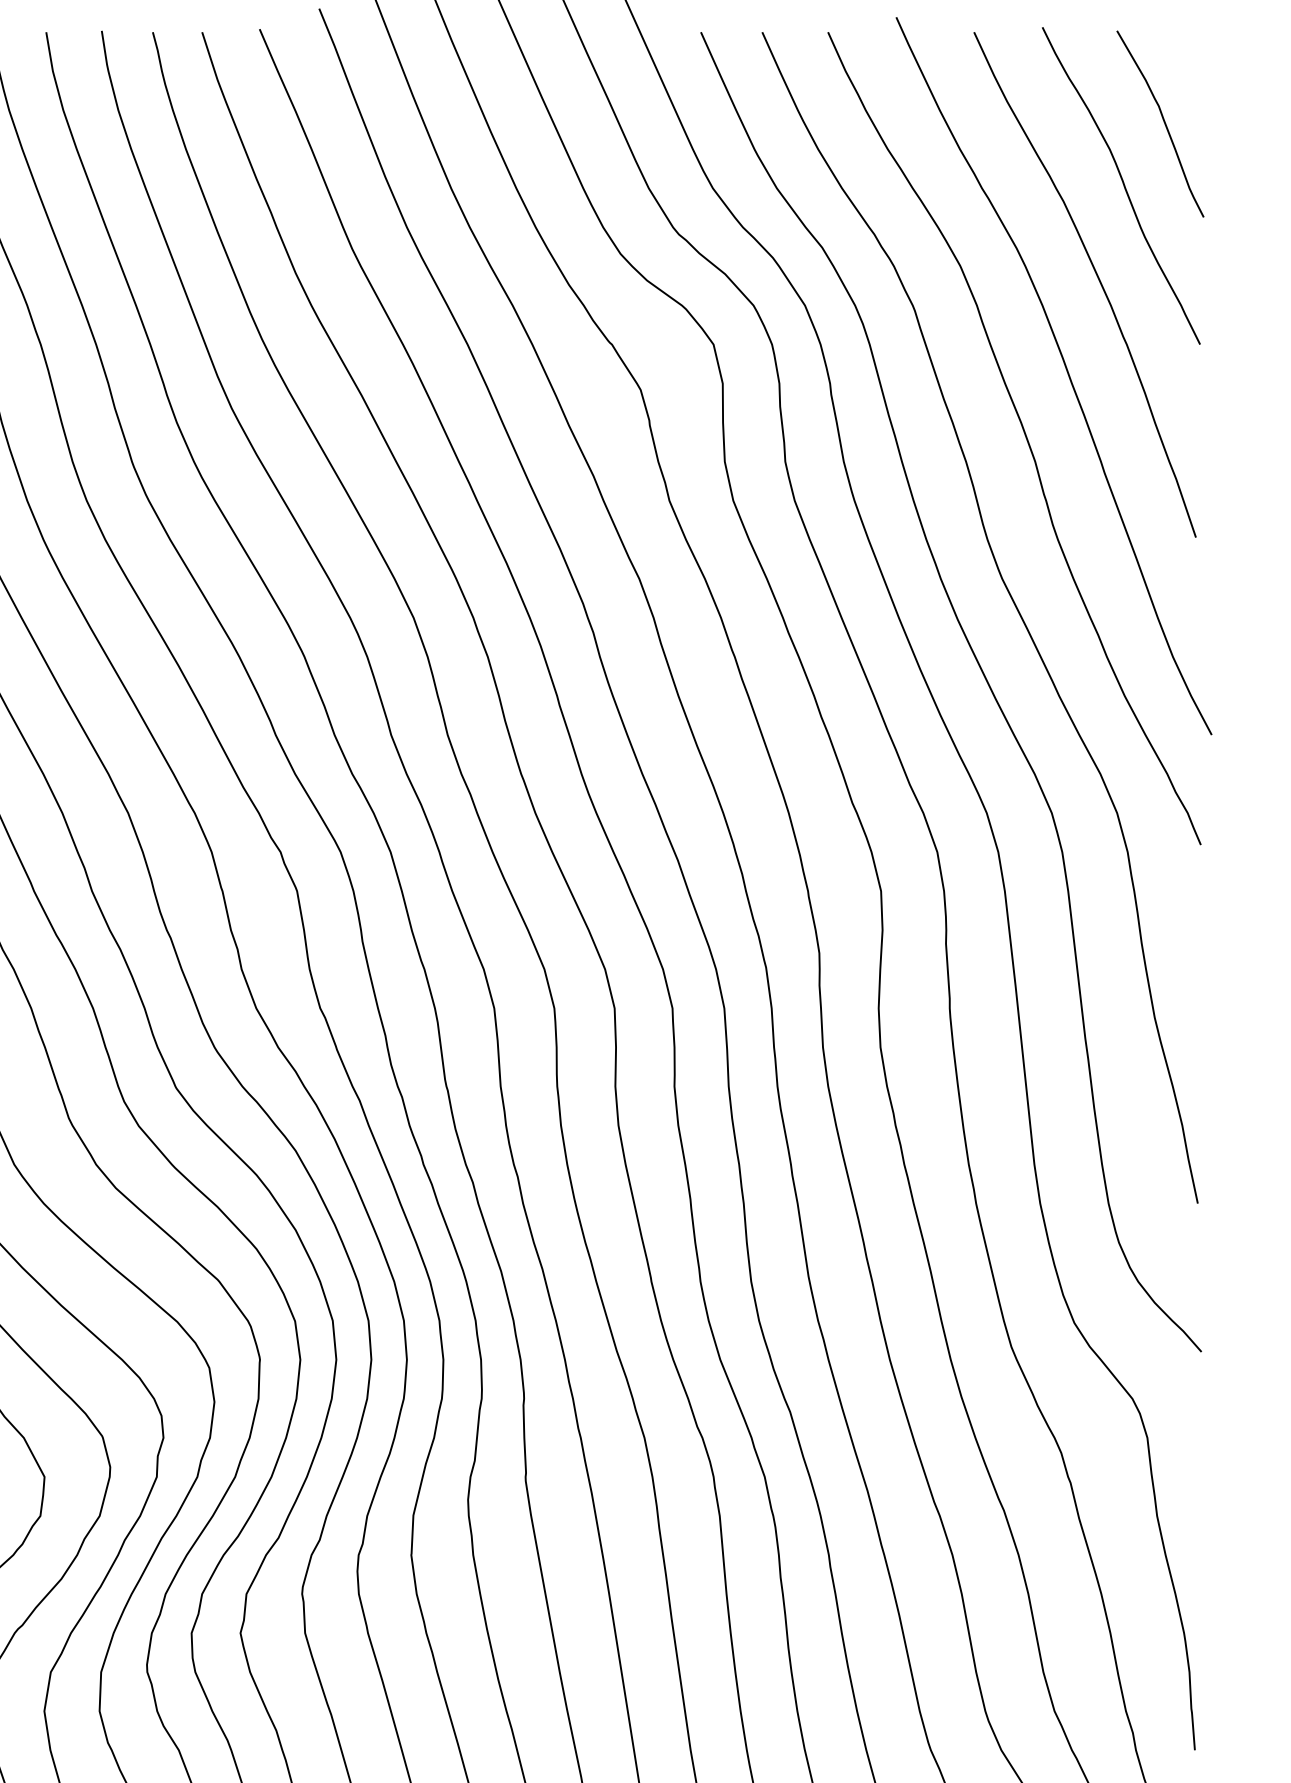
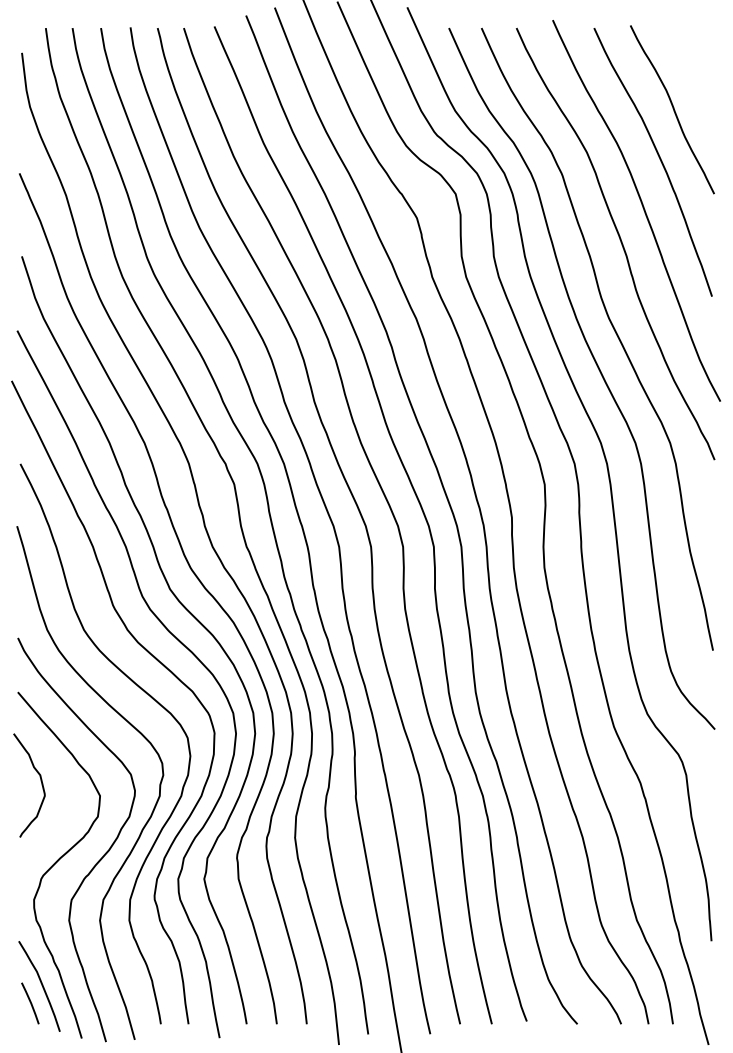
curve: (1162, 123) -> (694, 76), removed

